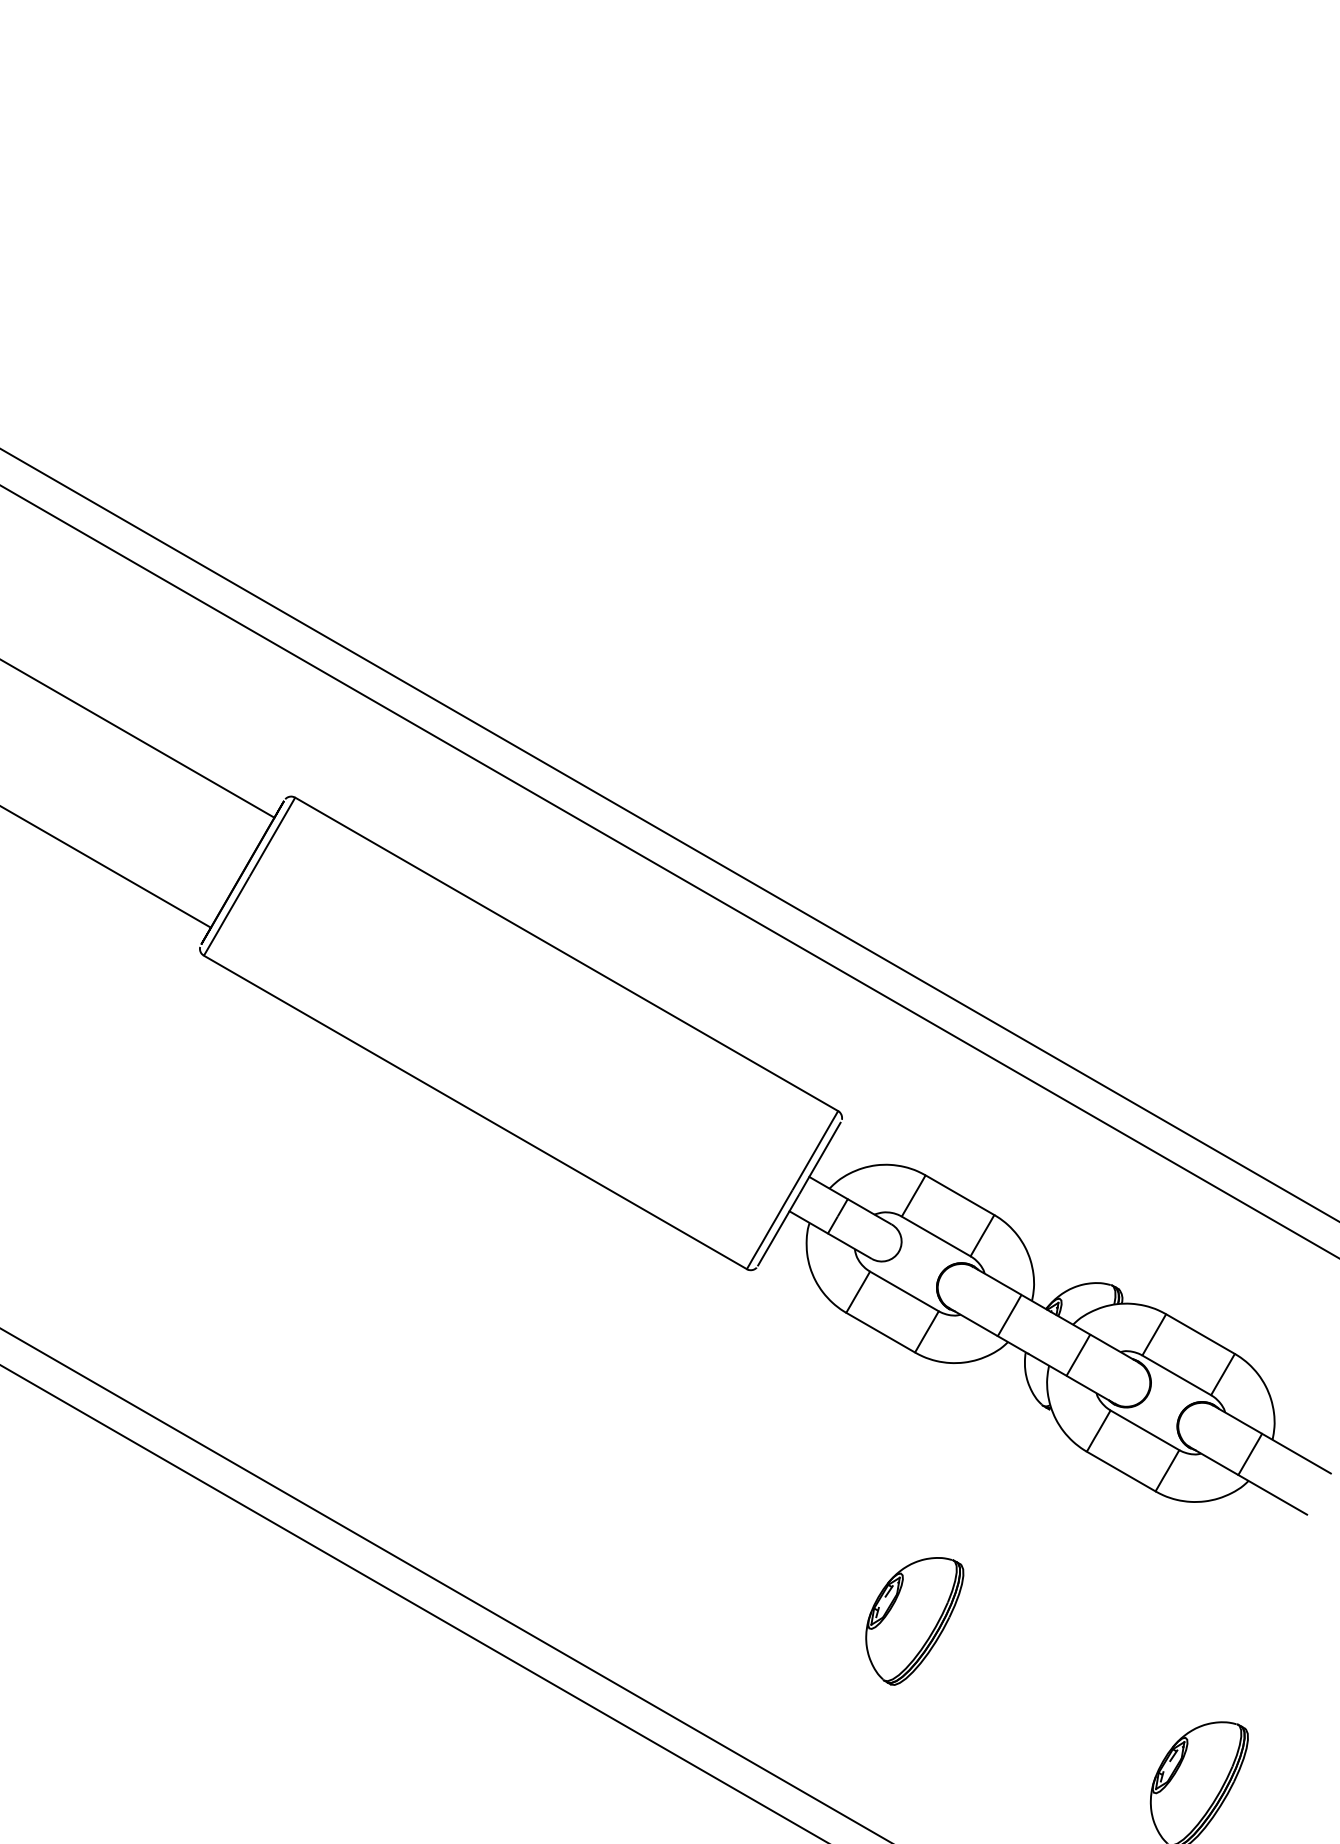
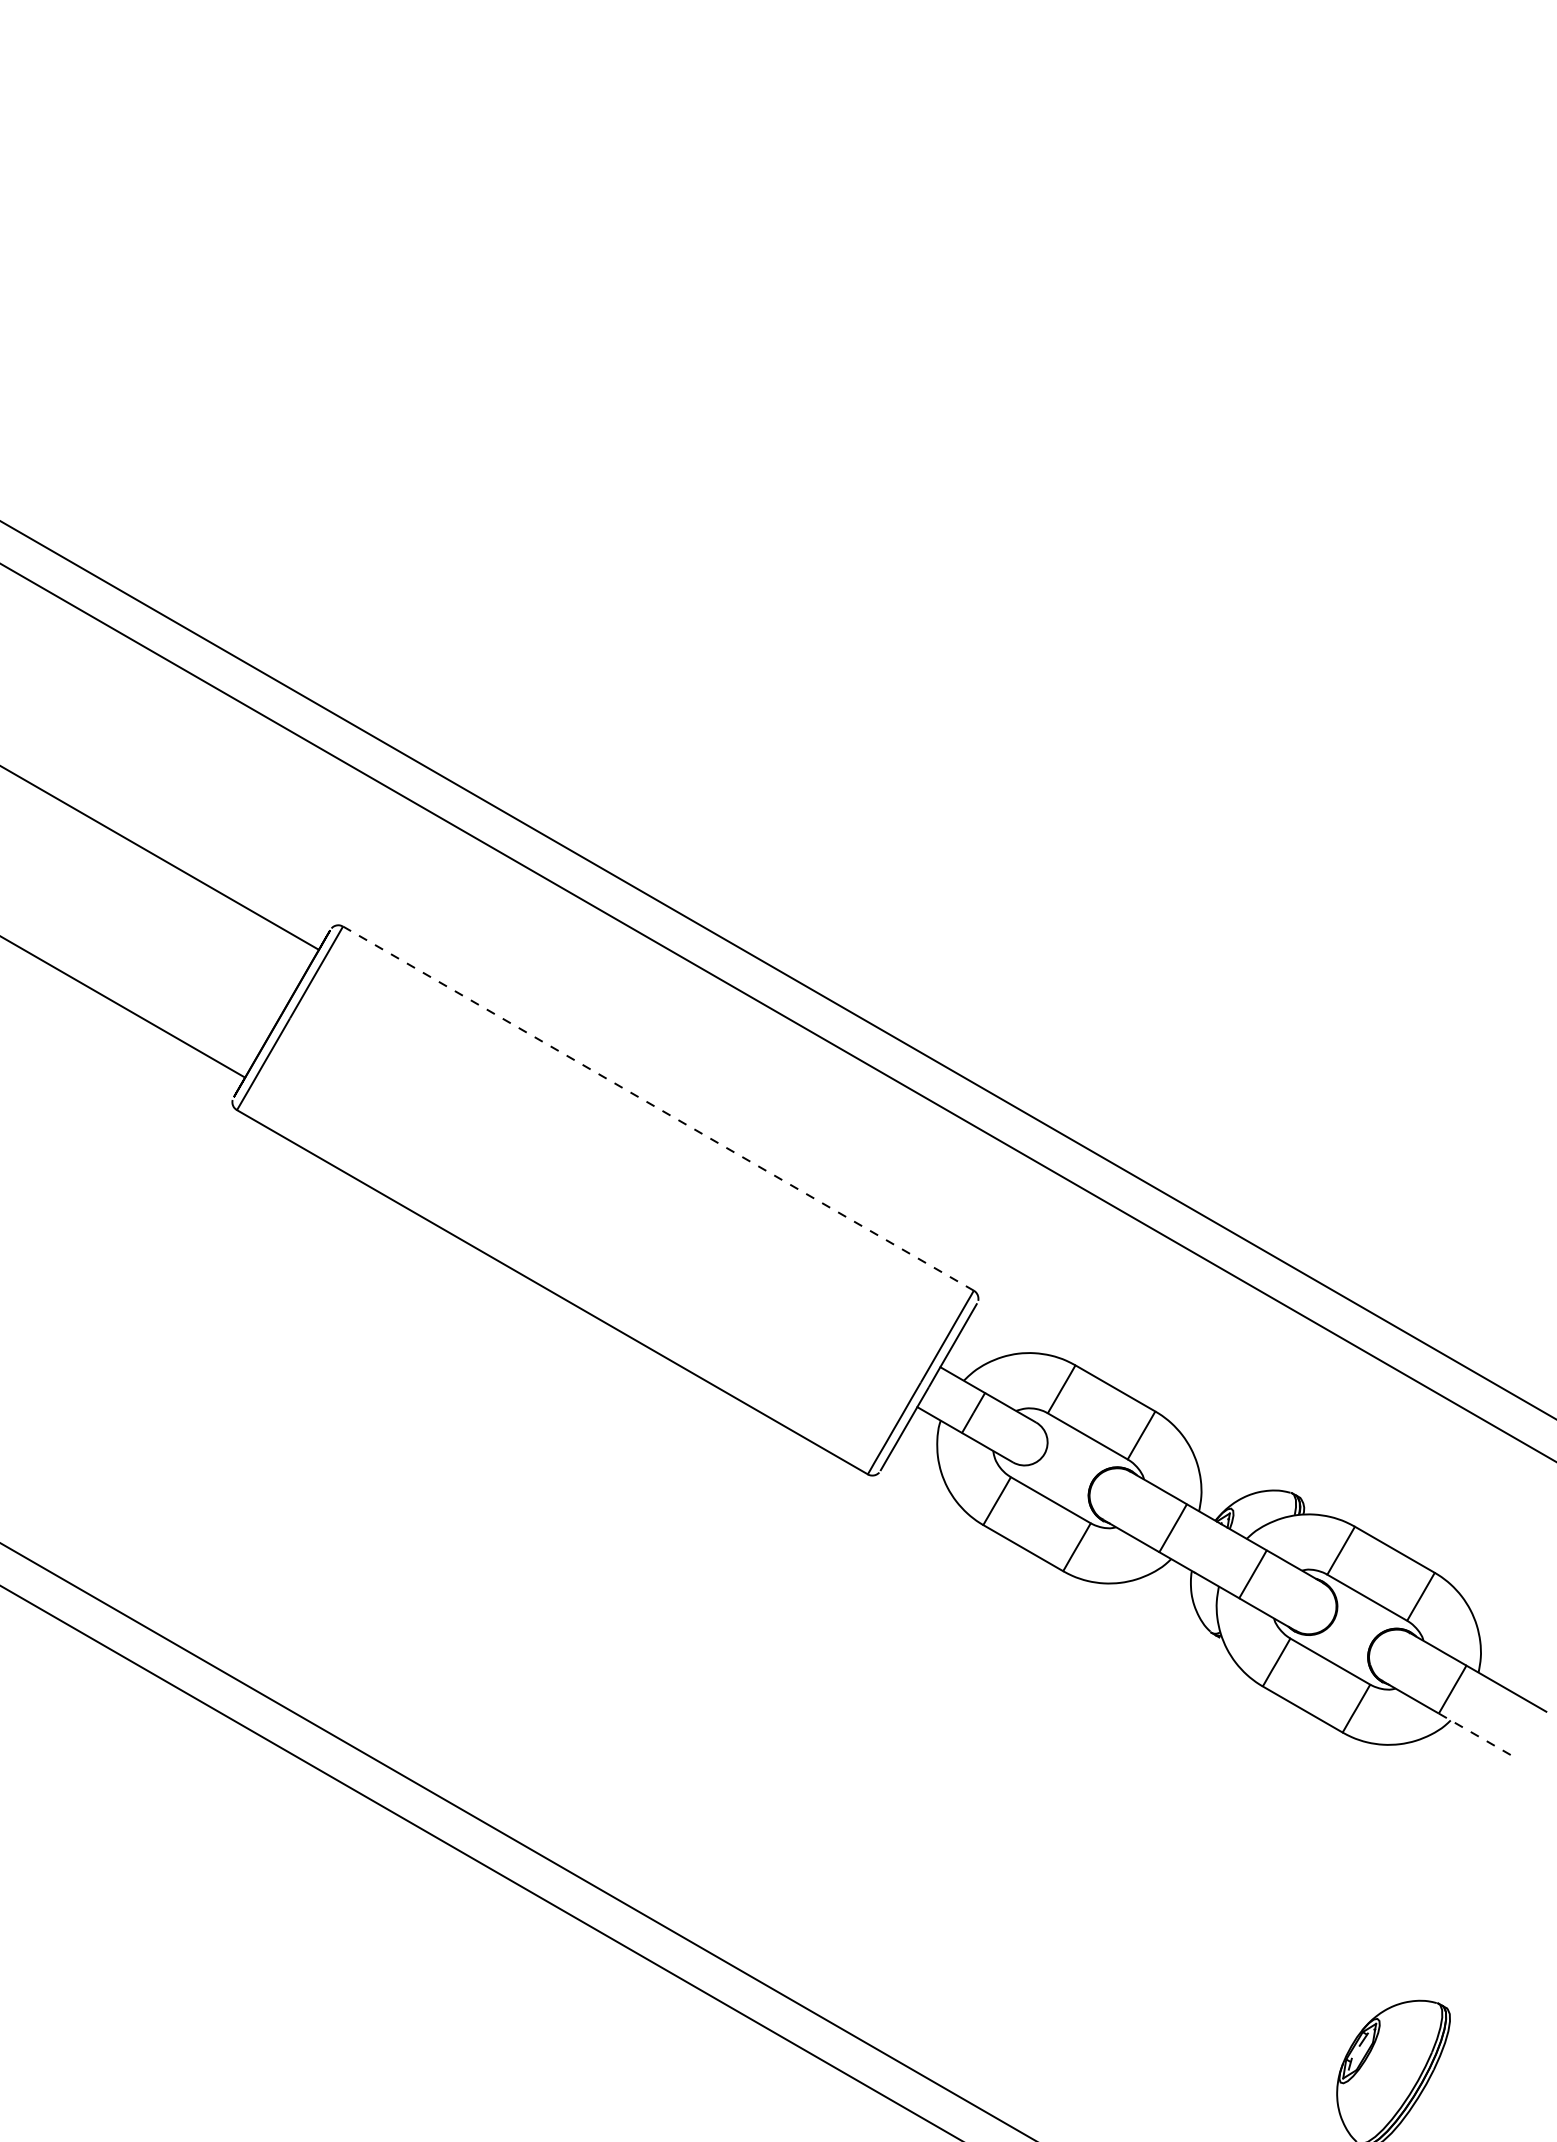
line: (566, 954) -> (658, 1108), solid -> dashed
line: (1273, 1494) -> (1479, 1736), solid -> dashed
part: (914, 1621) -> (1062, 1883), removed

